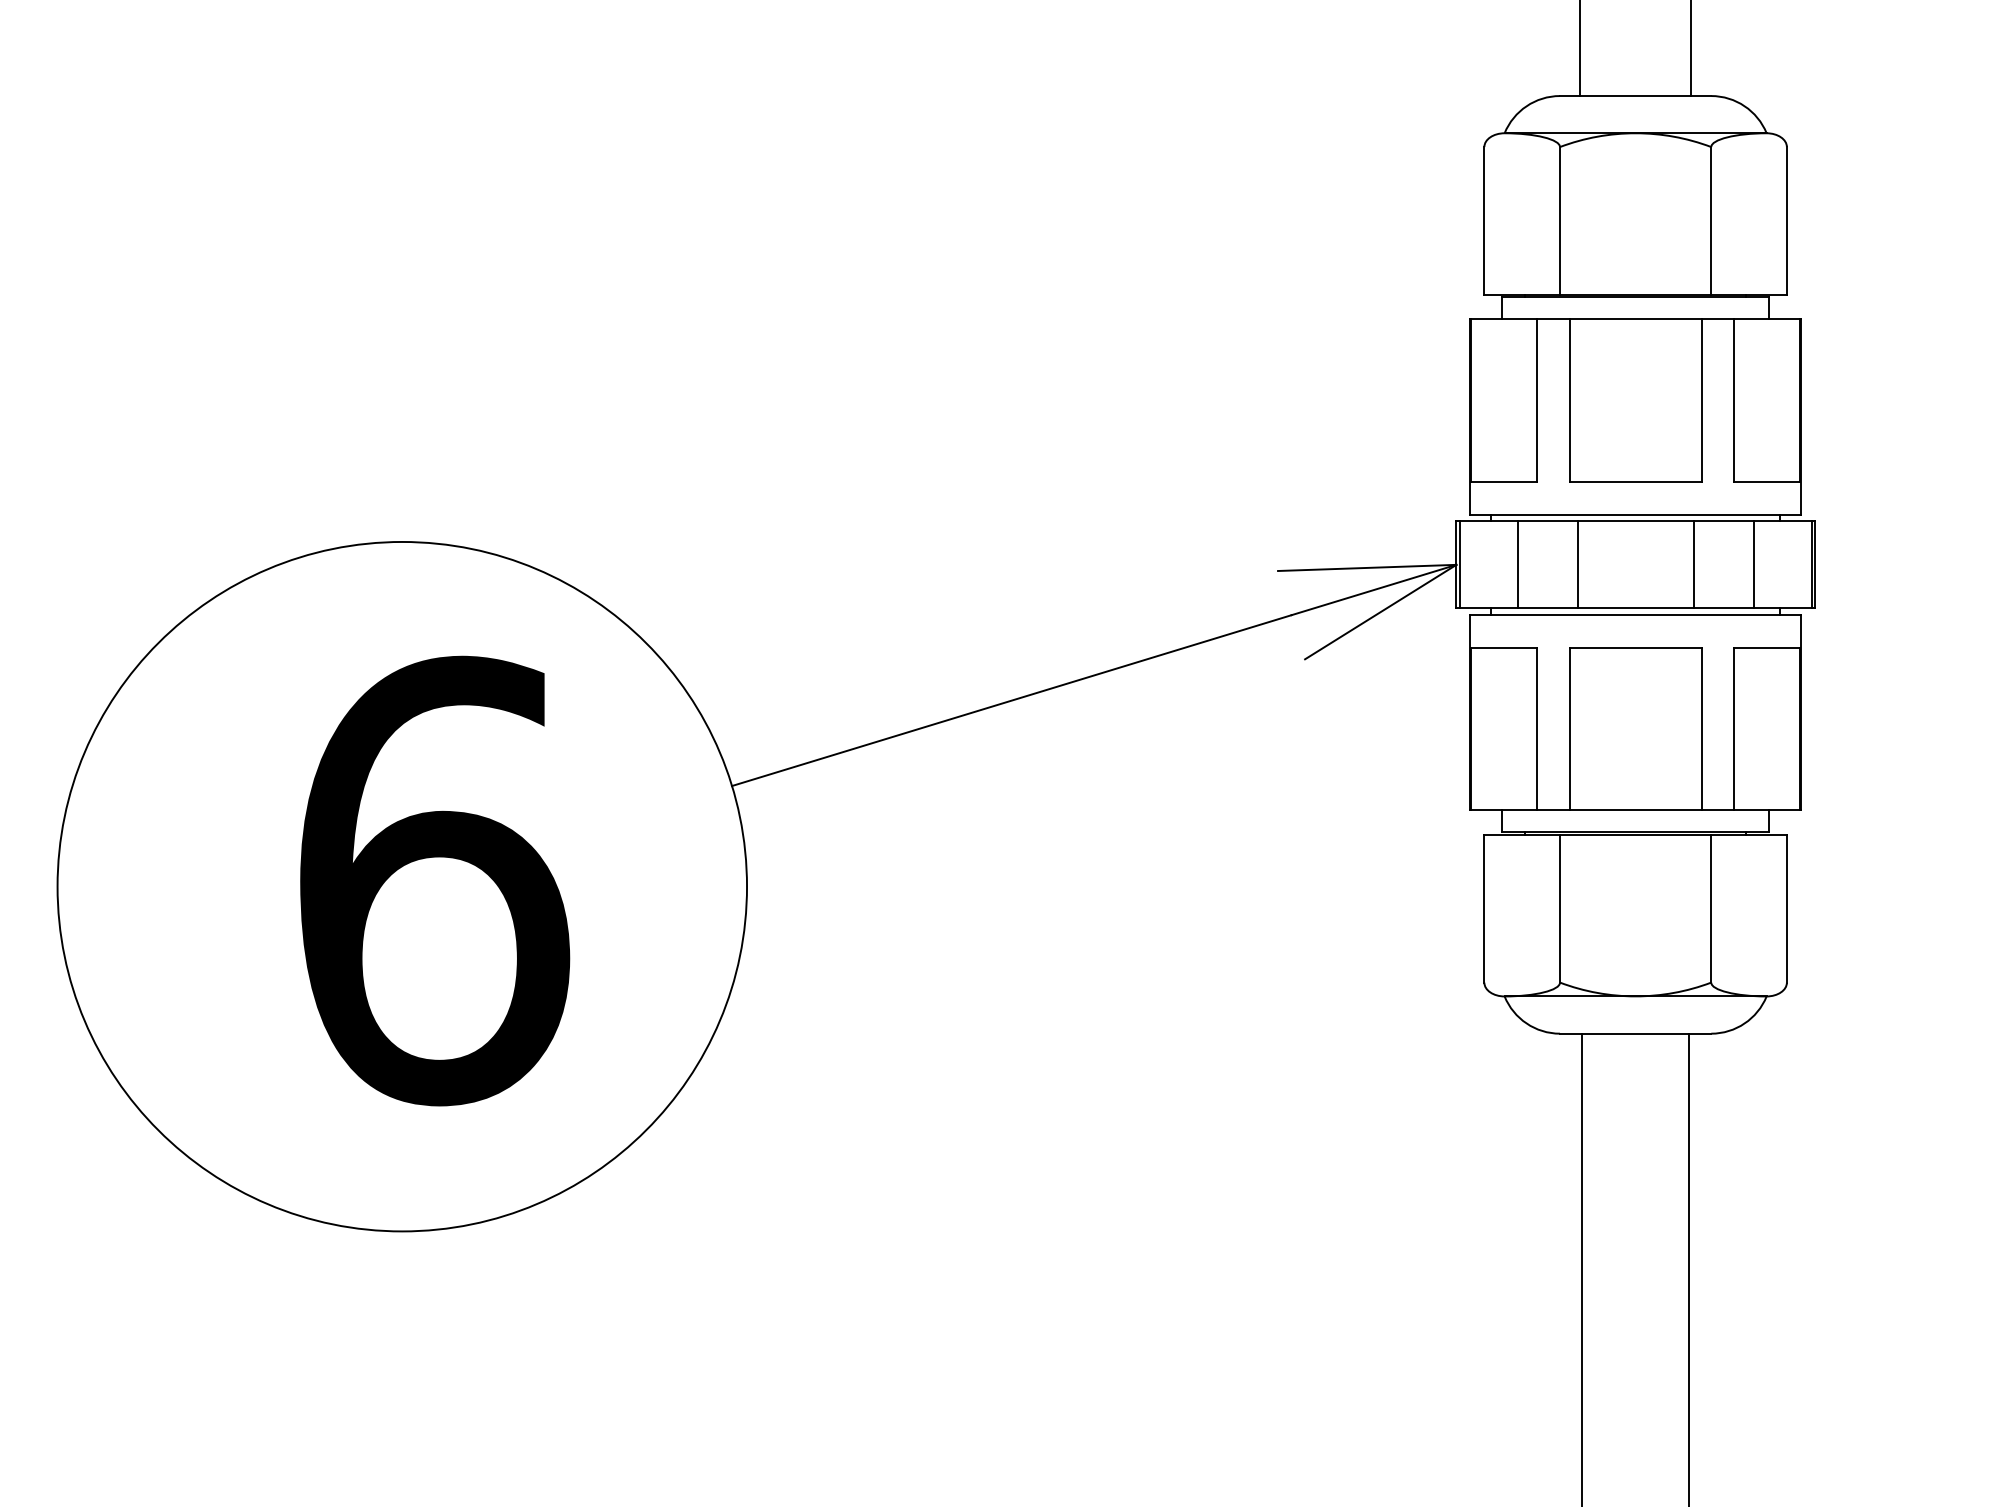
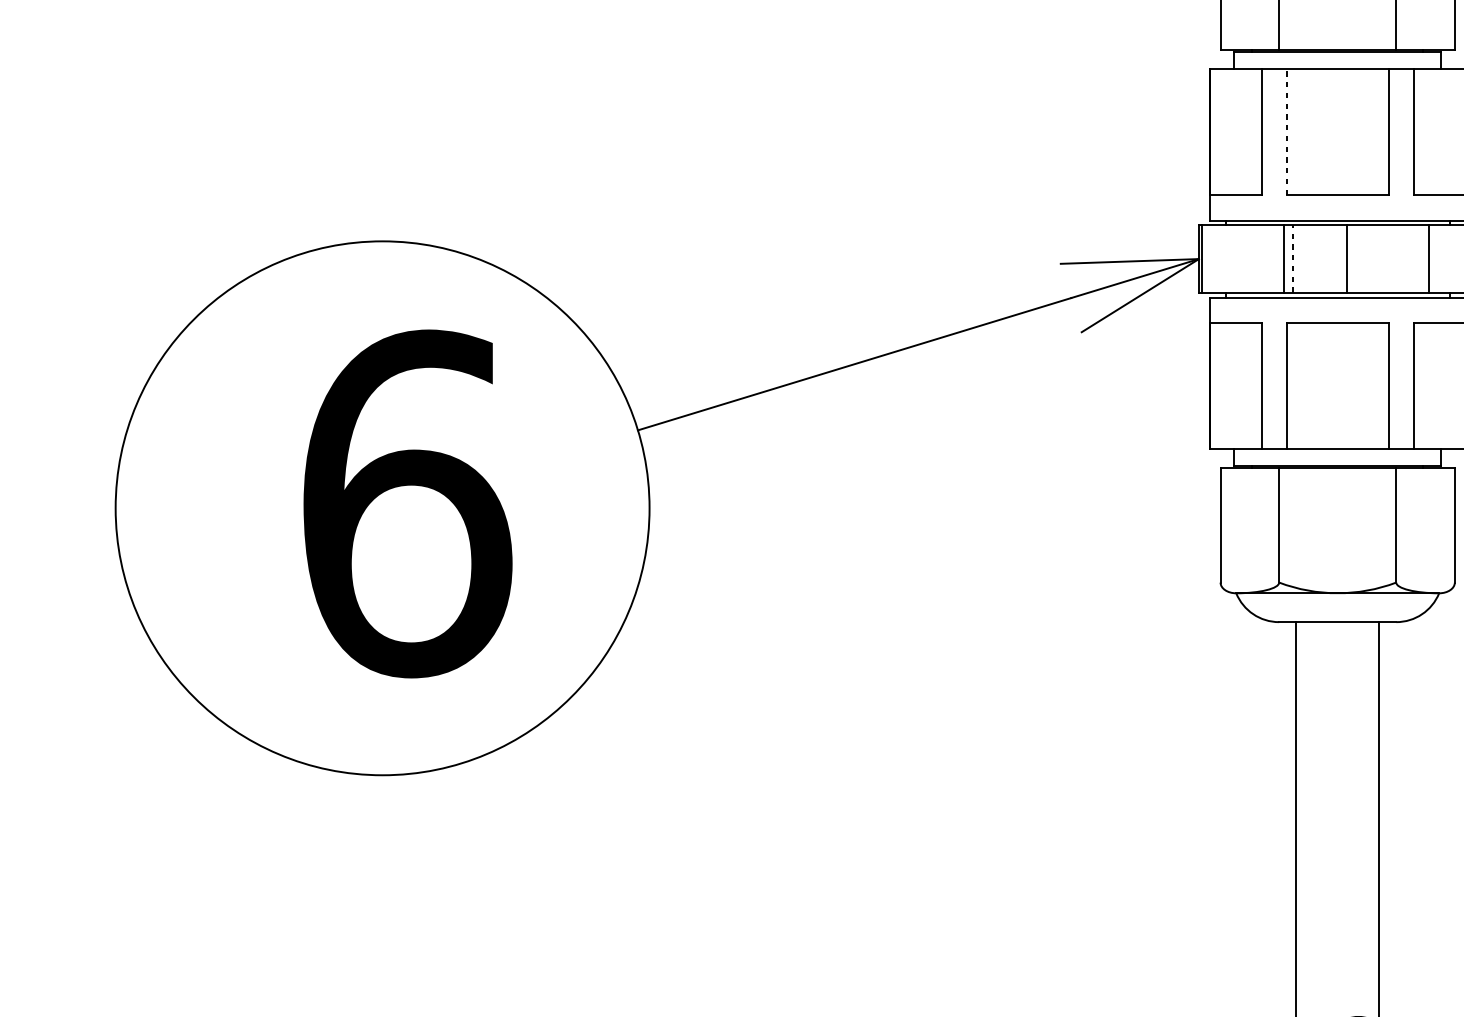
line: (1569, 400) -> (1286, 131), solid -> dashed
line: (1517, 564) -> (1284, 258), moved
line: (1577, 564) -> (1292, 258), solid -> dashed
line: (1693, 564) -> (1346, 258), moved

